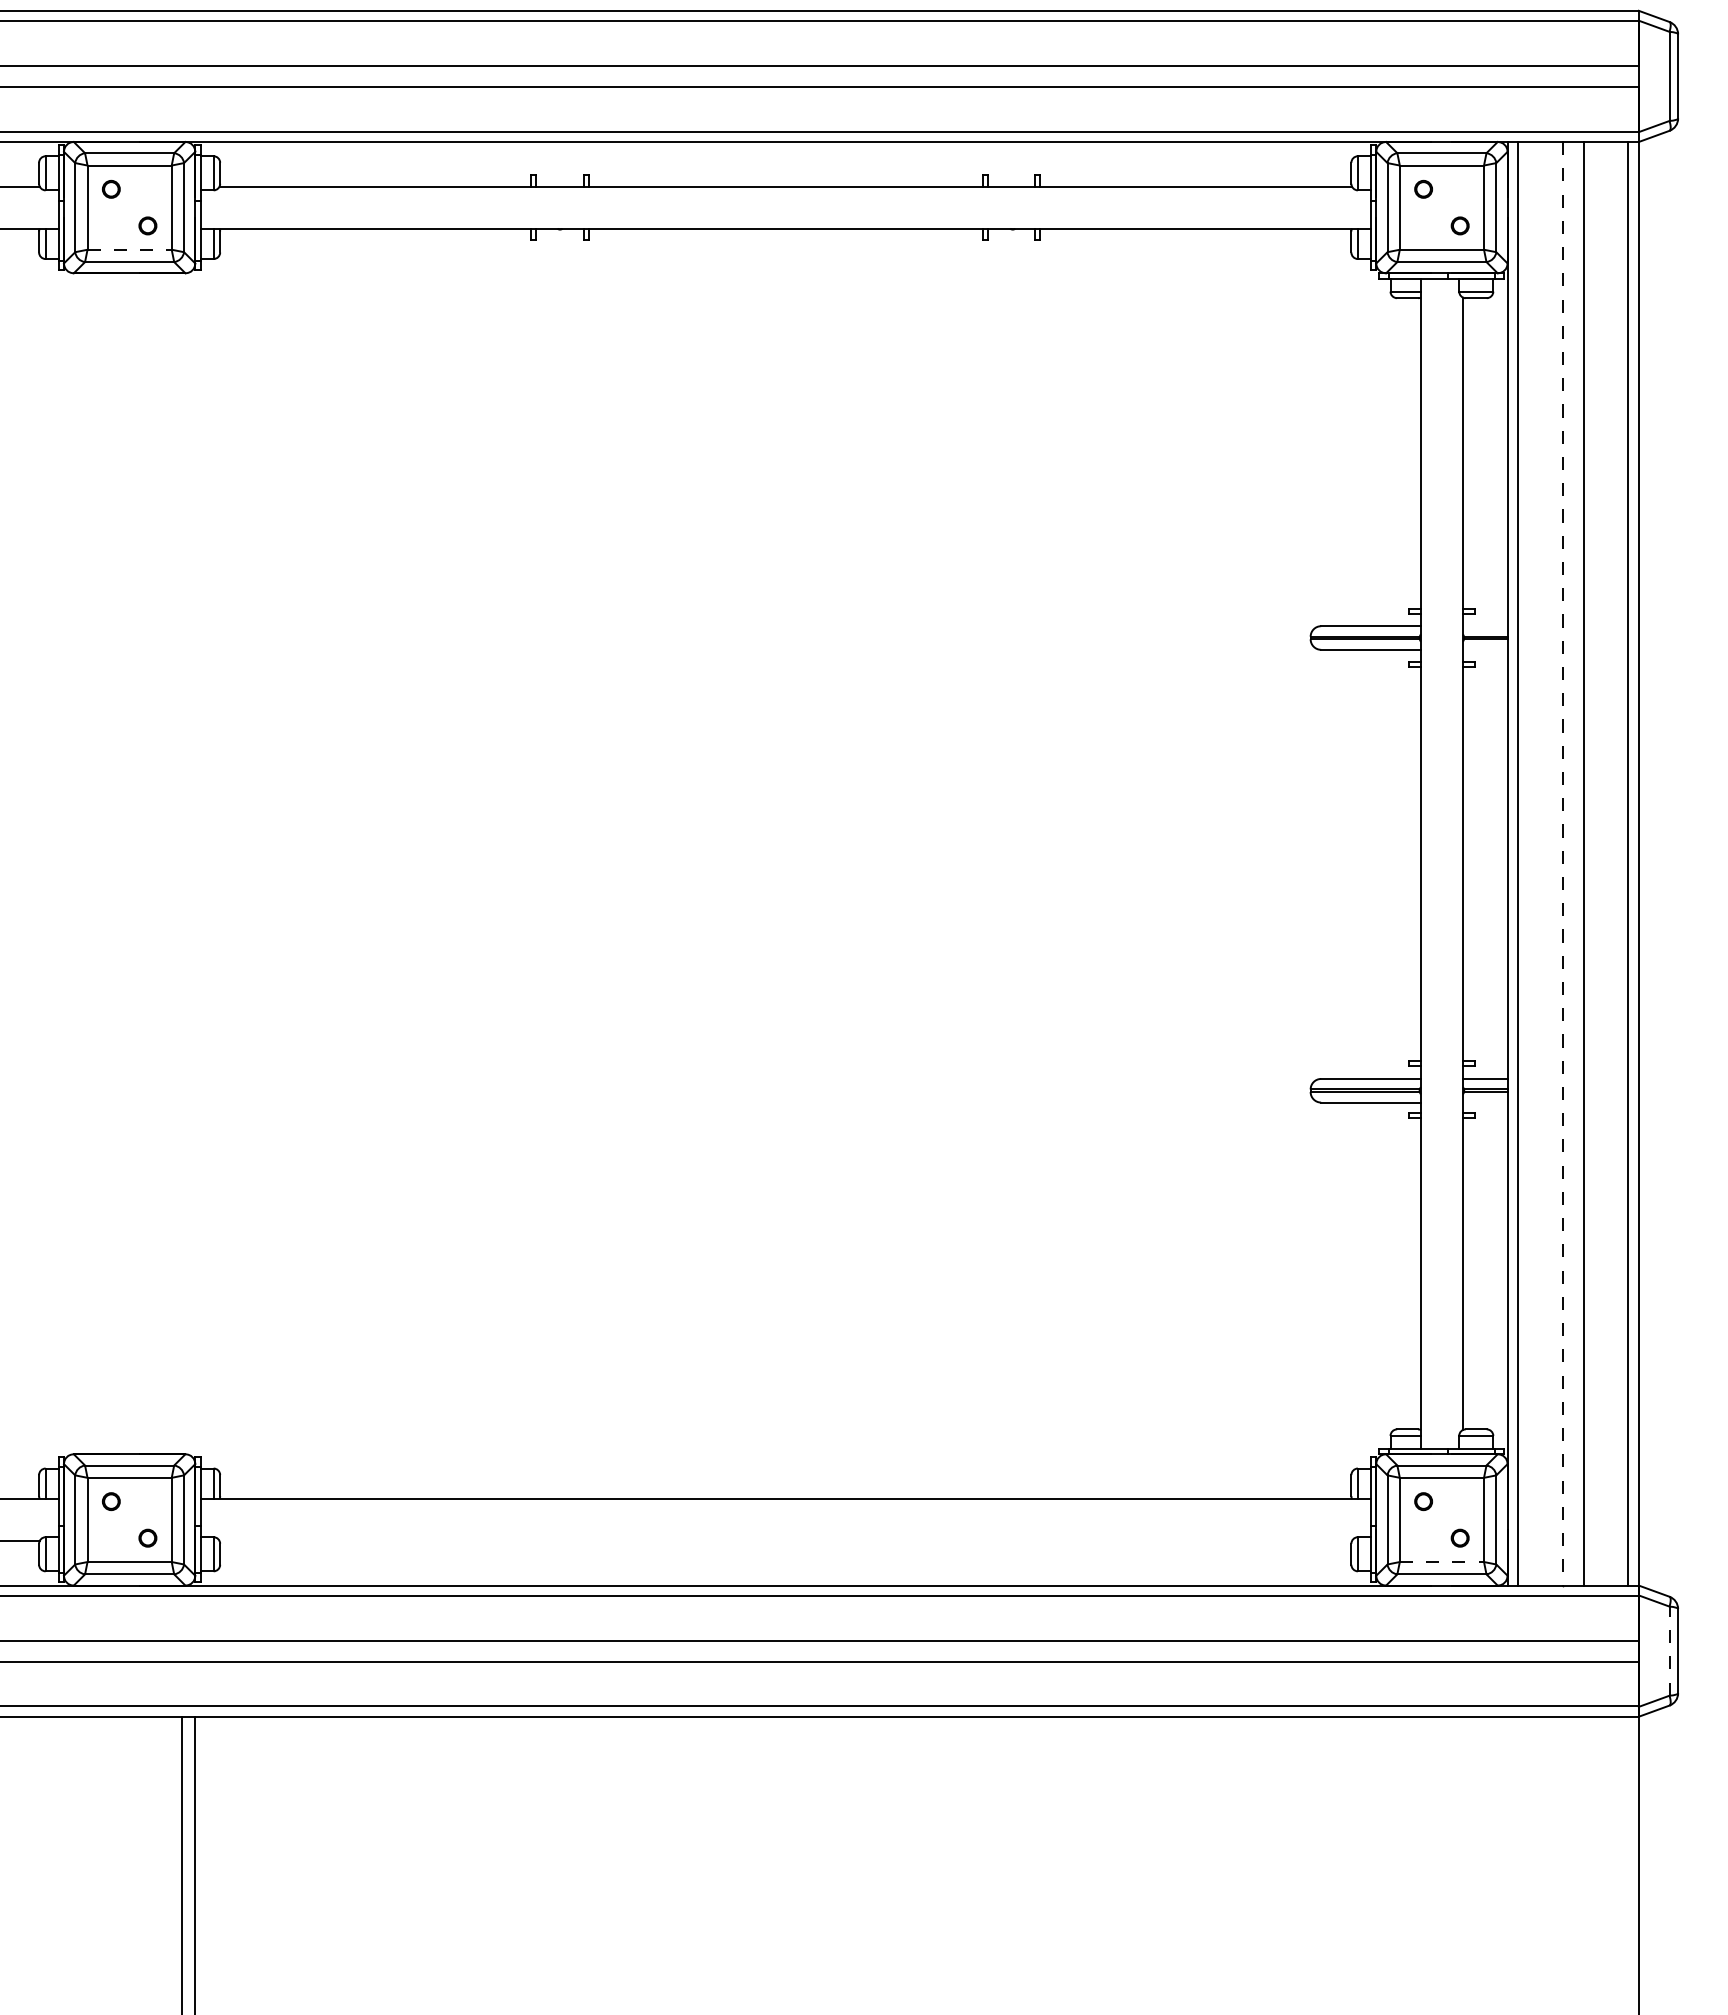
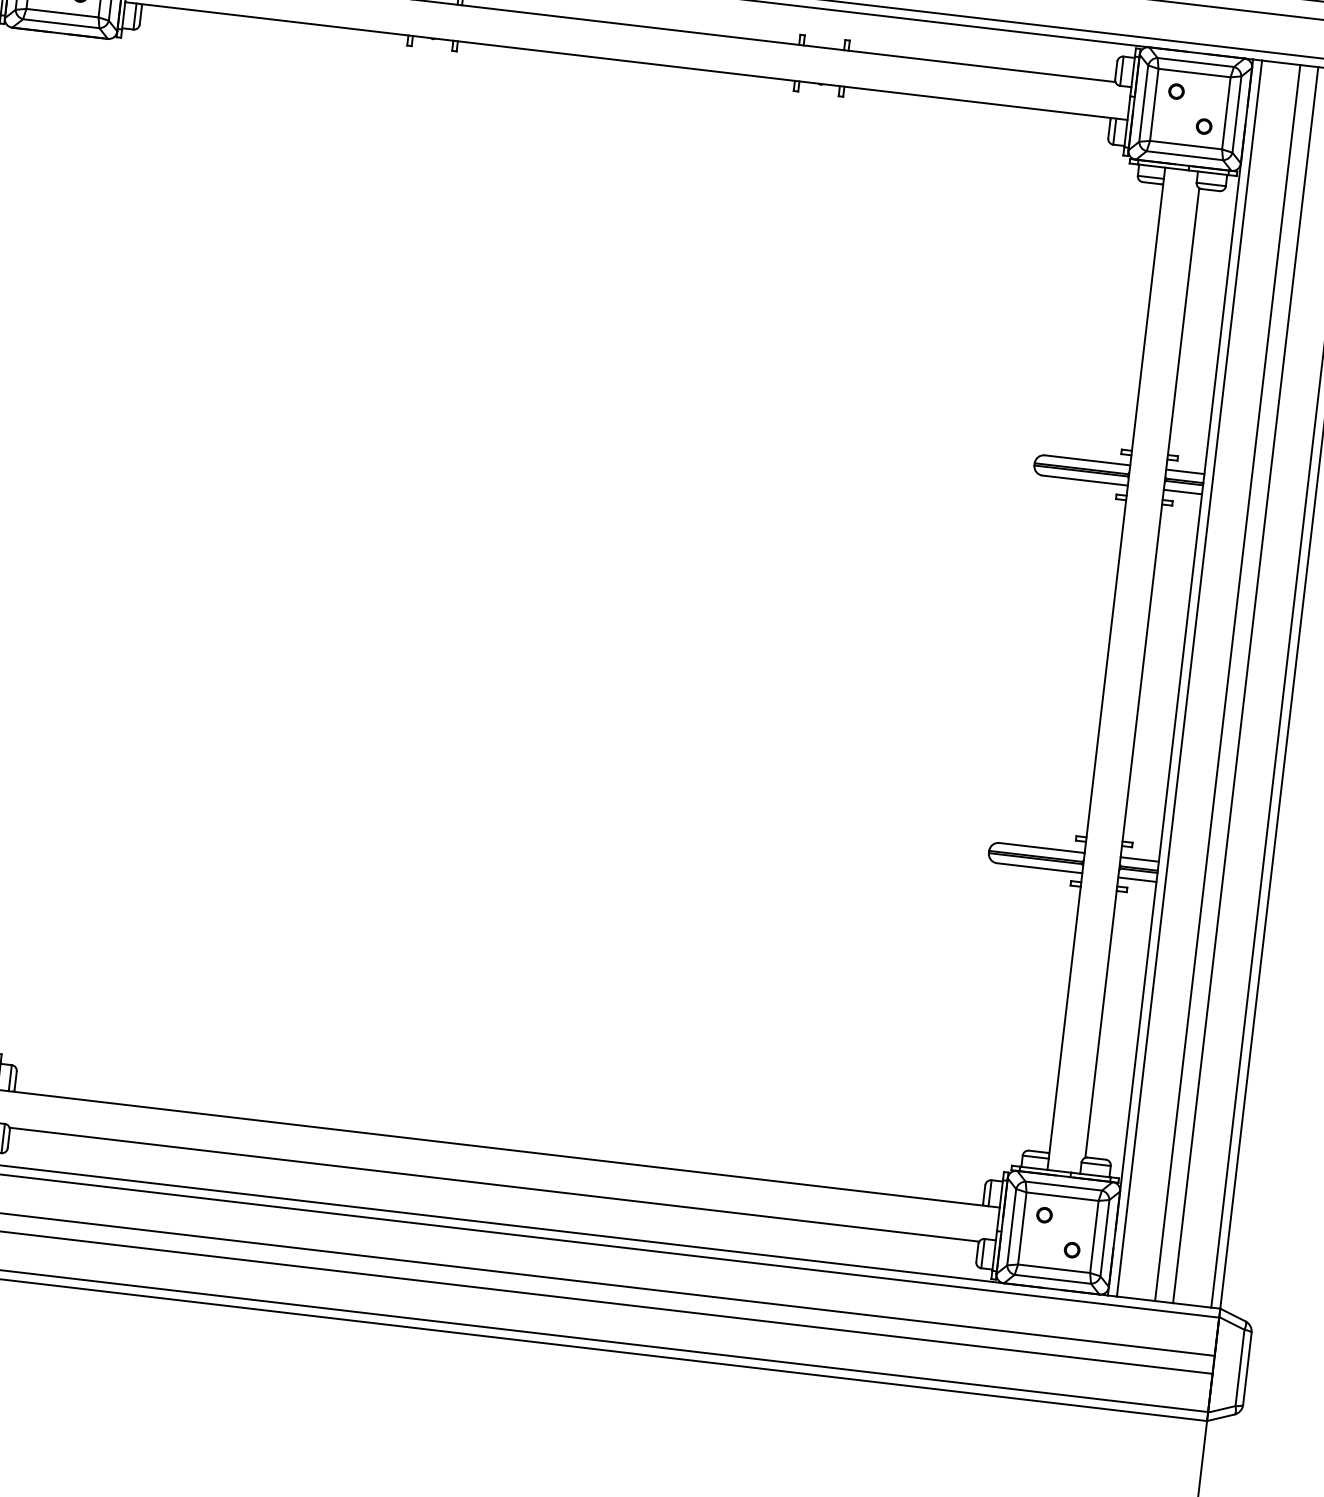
line: (130, 249) -> (63, 13), dashed -> solid
line: (1484, 626) -> (1184, 472), added
line: (1484, 649) -> (1182, 491), added
line: (1562, 863) -> (1227, 682), dashed -> solid
line: (1484, 1102) -> (1136, 879), added
line: (785, 1540) -> (494, 1184), added
line: (1442, 1562) -> (1054, 1269), dashed -> solid
line: (1669, 1651) -> (1239, 1368), dashed -> solid

